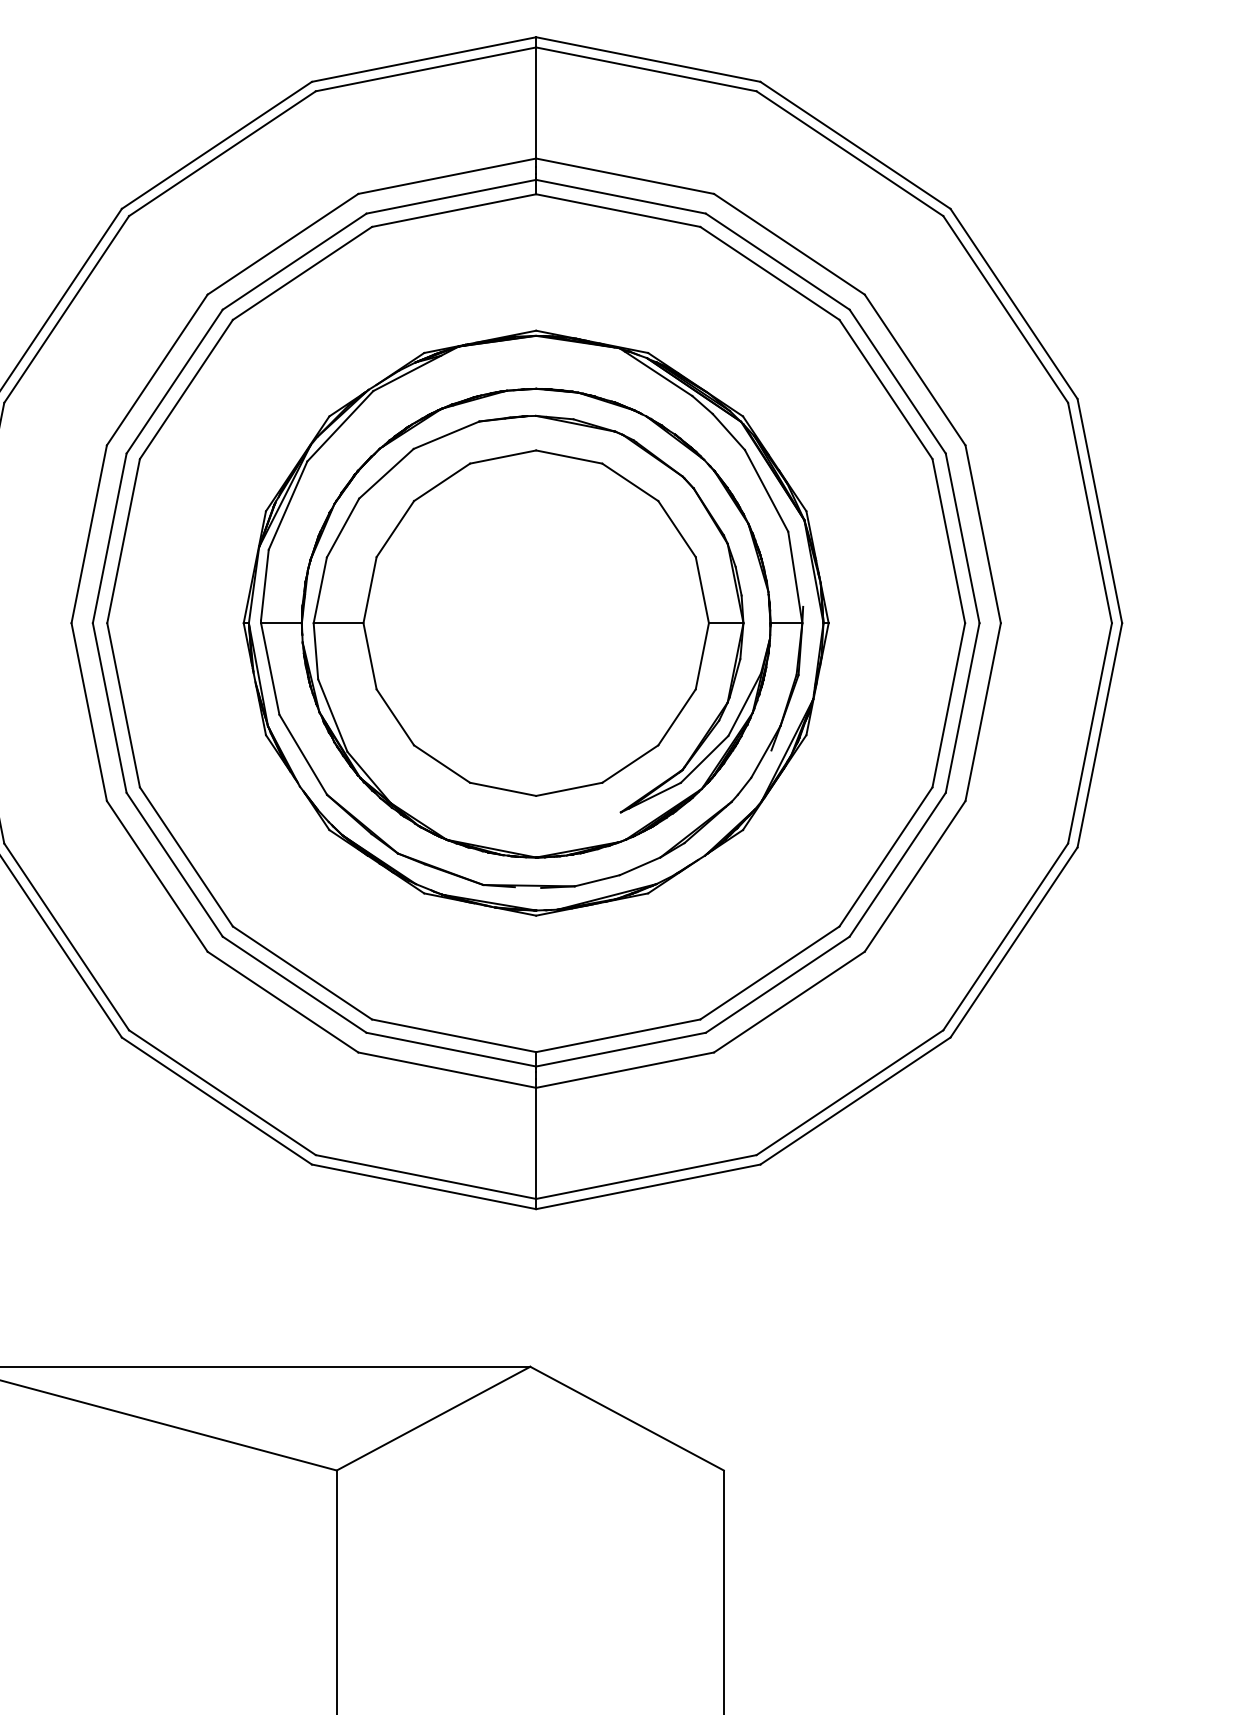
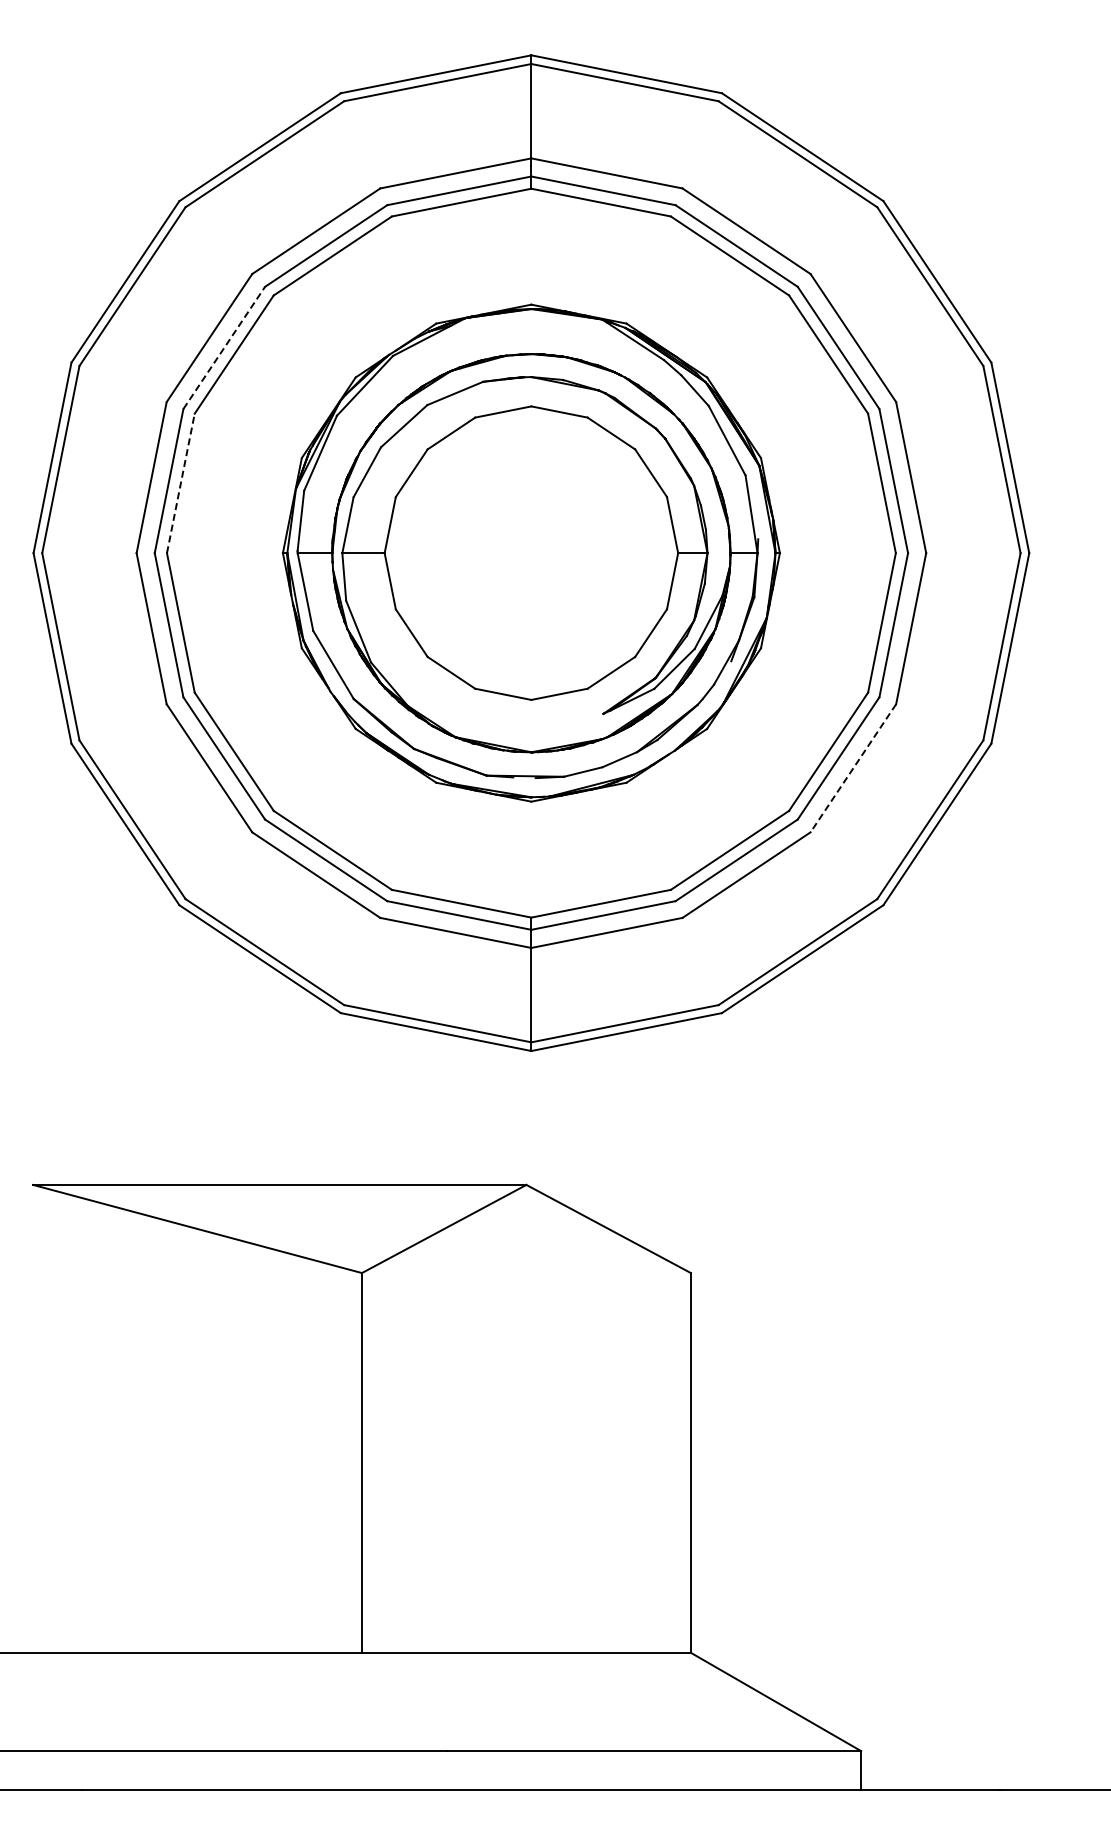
line: (174, 381) -> (224, 347), solid -> dashed
line: (123, 540) -> (180, 482), solid -> dashed
line: (915, 876) -> (853, 768), solid -> dashed

